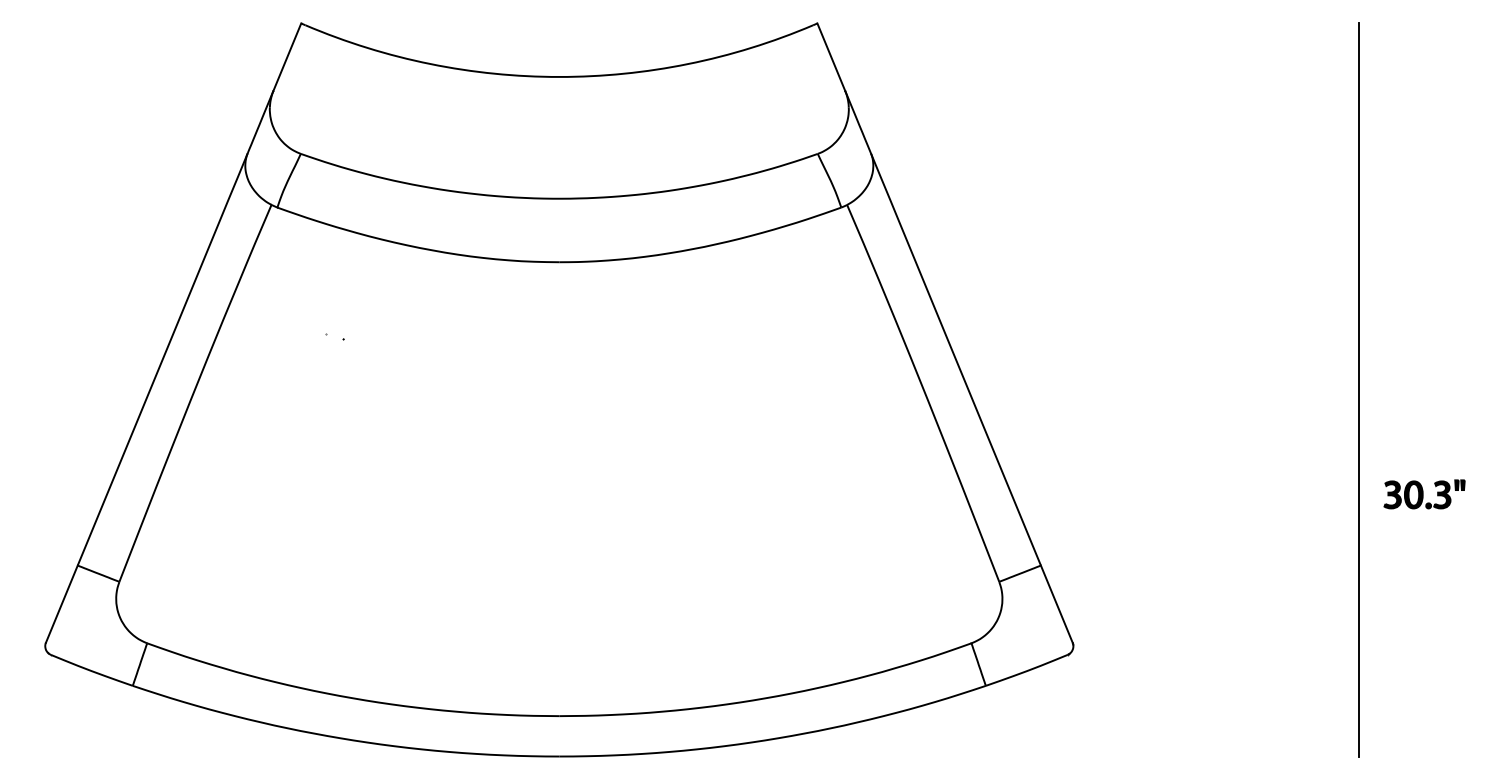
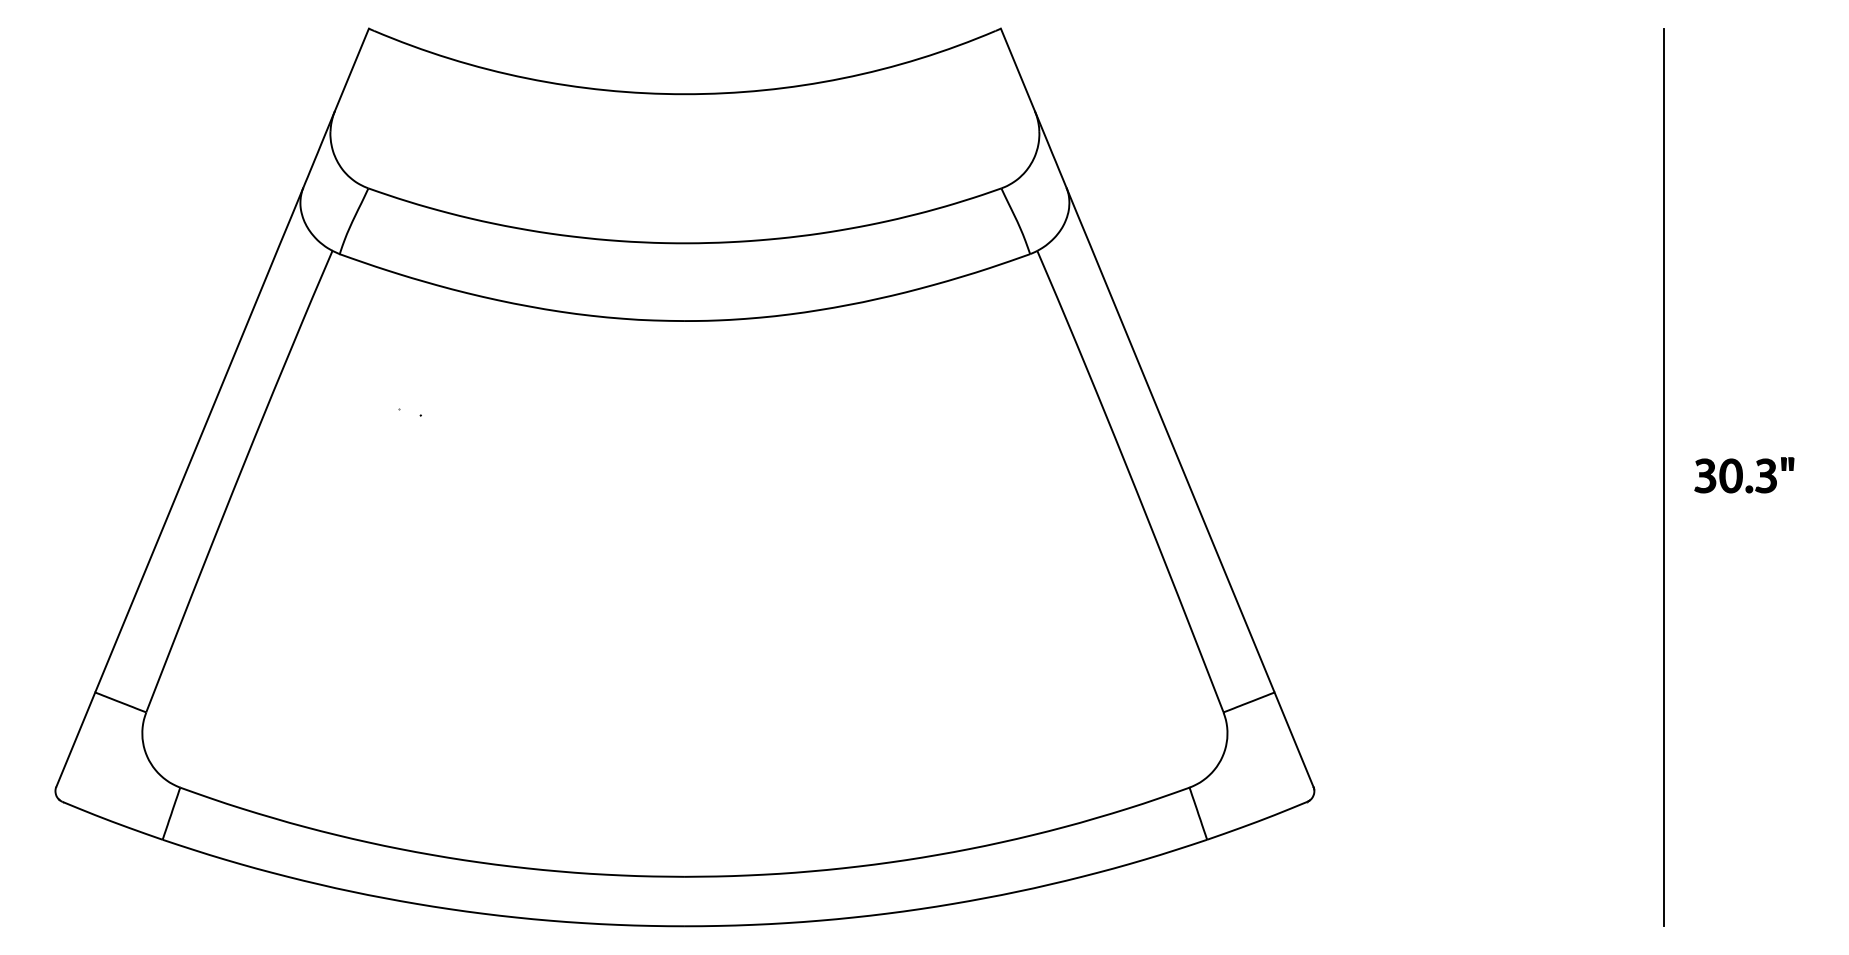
part: (1424, 494) -> (1744, 475), moved

